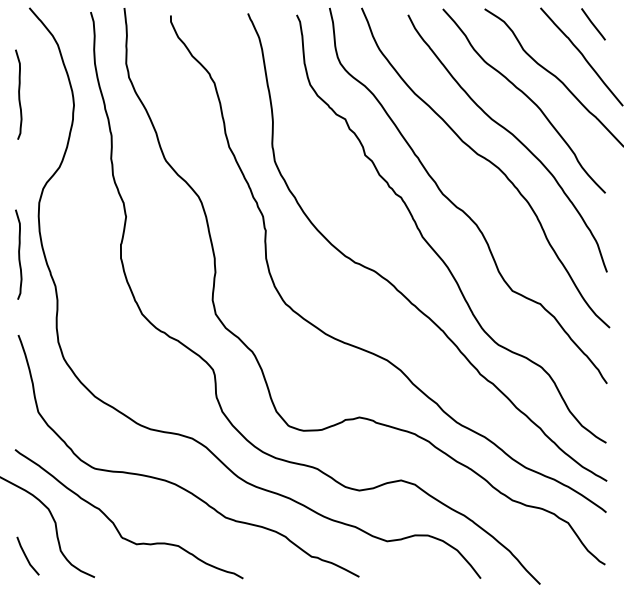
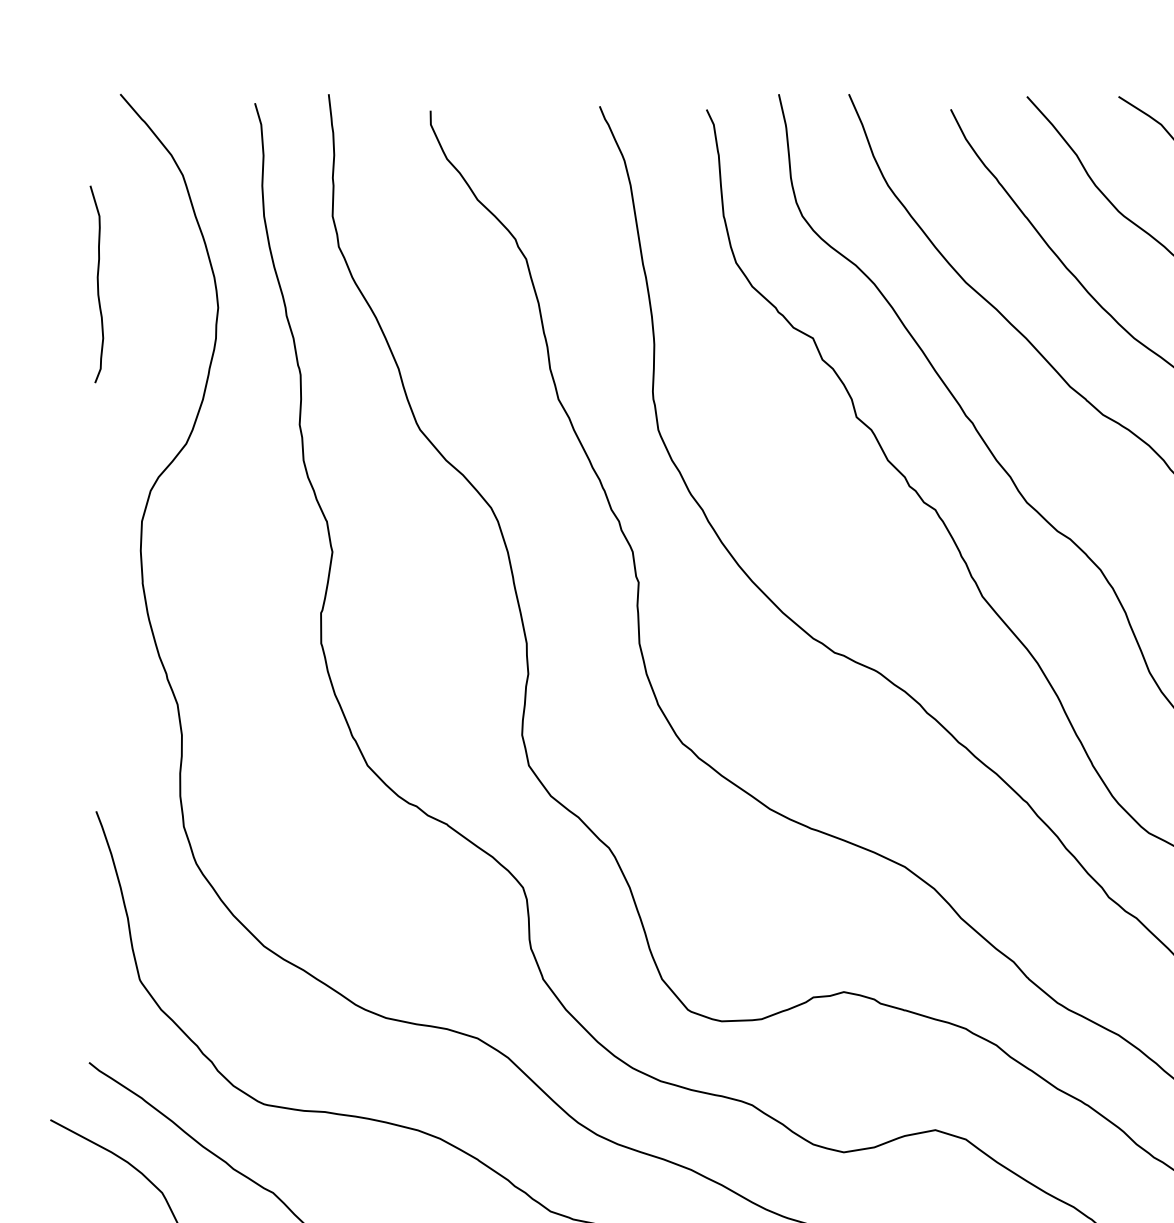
curve: (18, 254) -> (96, 634), removed

